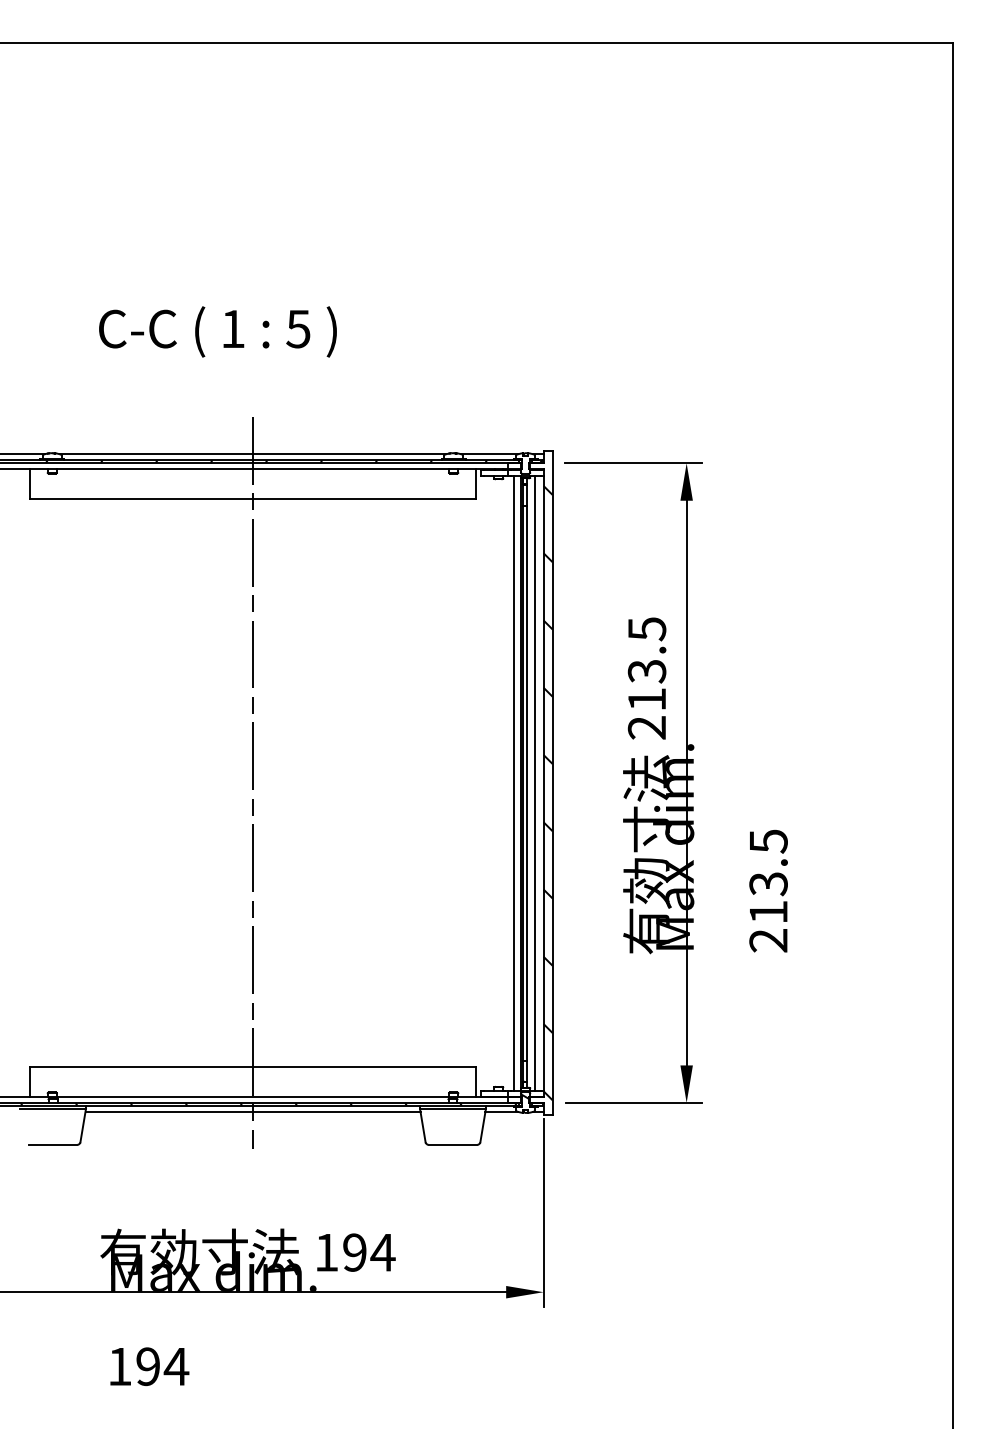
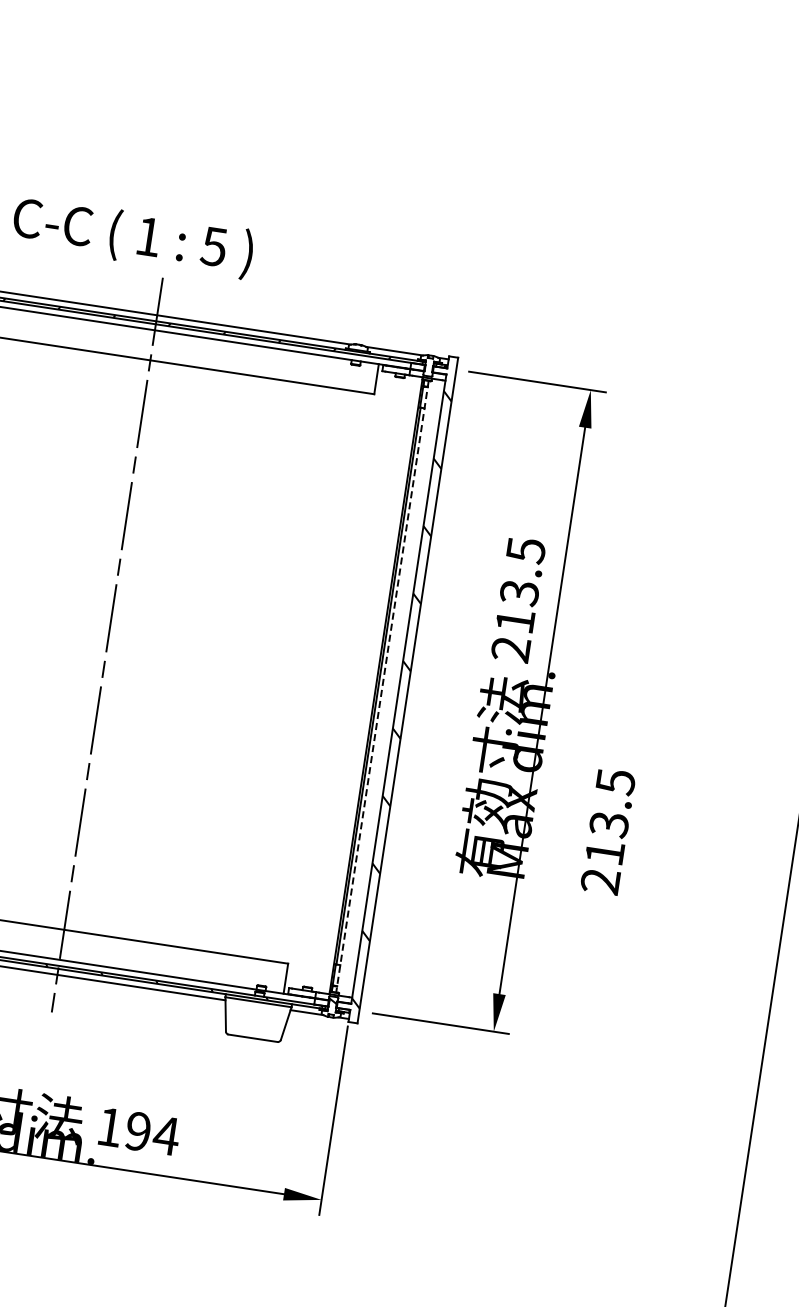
text: (217, 331) -> (132, 236), moved
line: (513, 782) -> (368, 684), removed
line: (534, 782) -> (389, 687), removed
line: (527, 783) -> (382, 687), solid -> dashed

